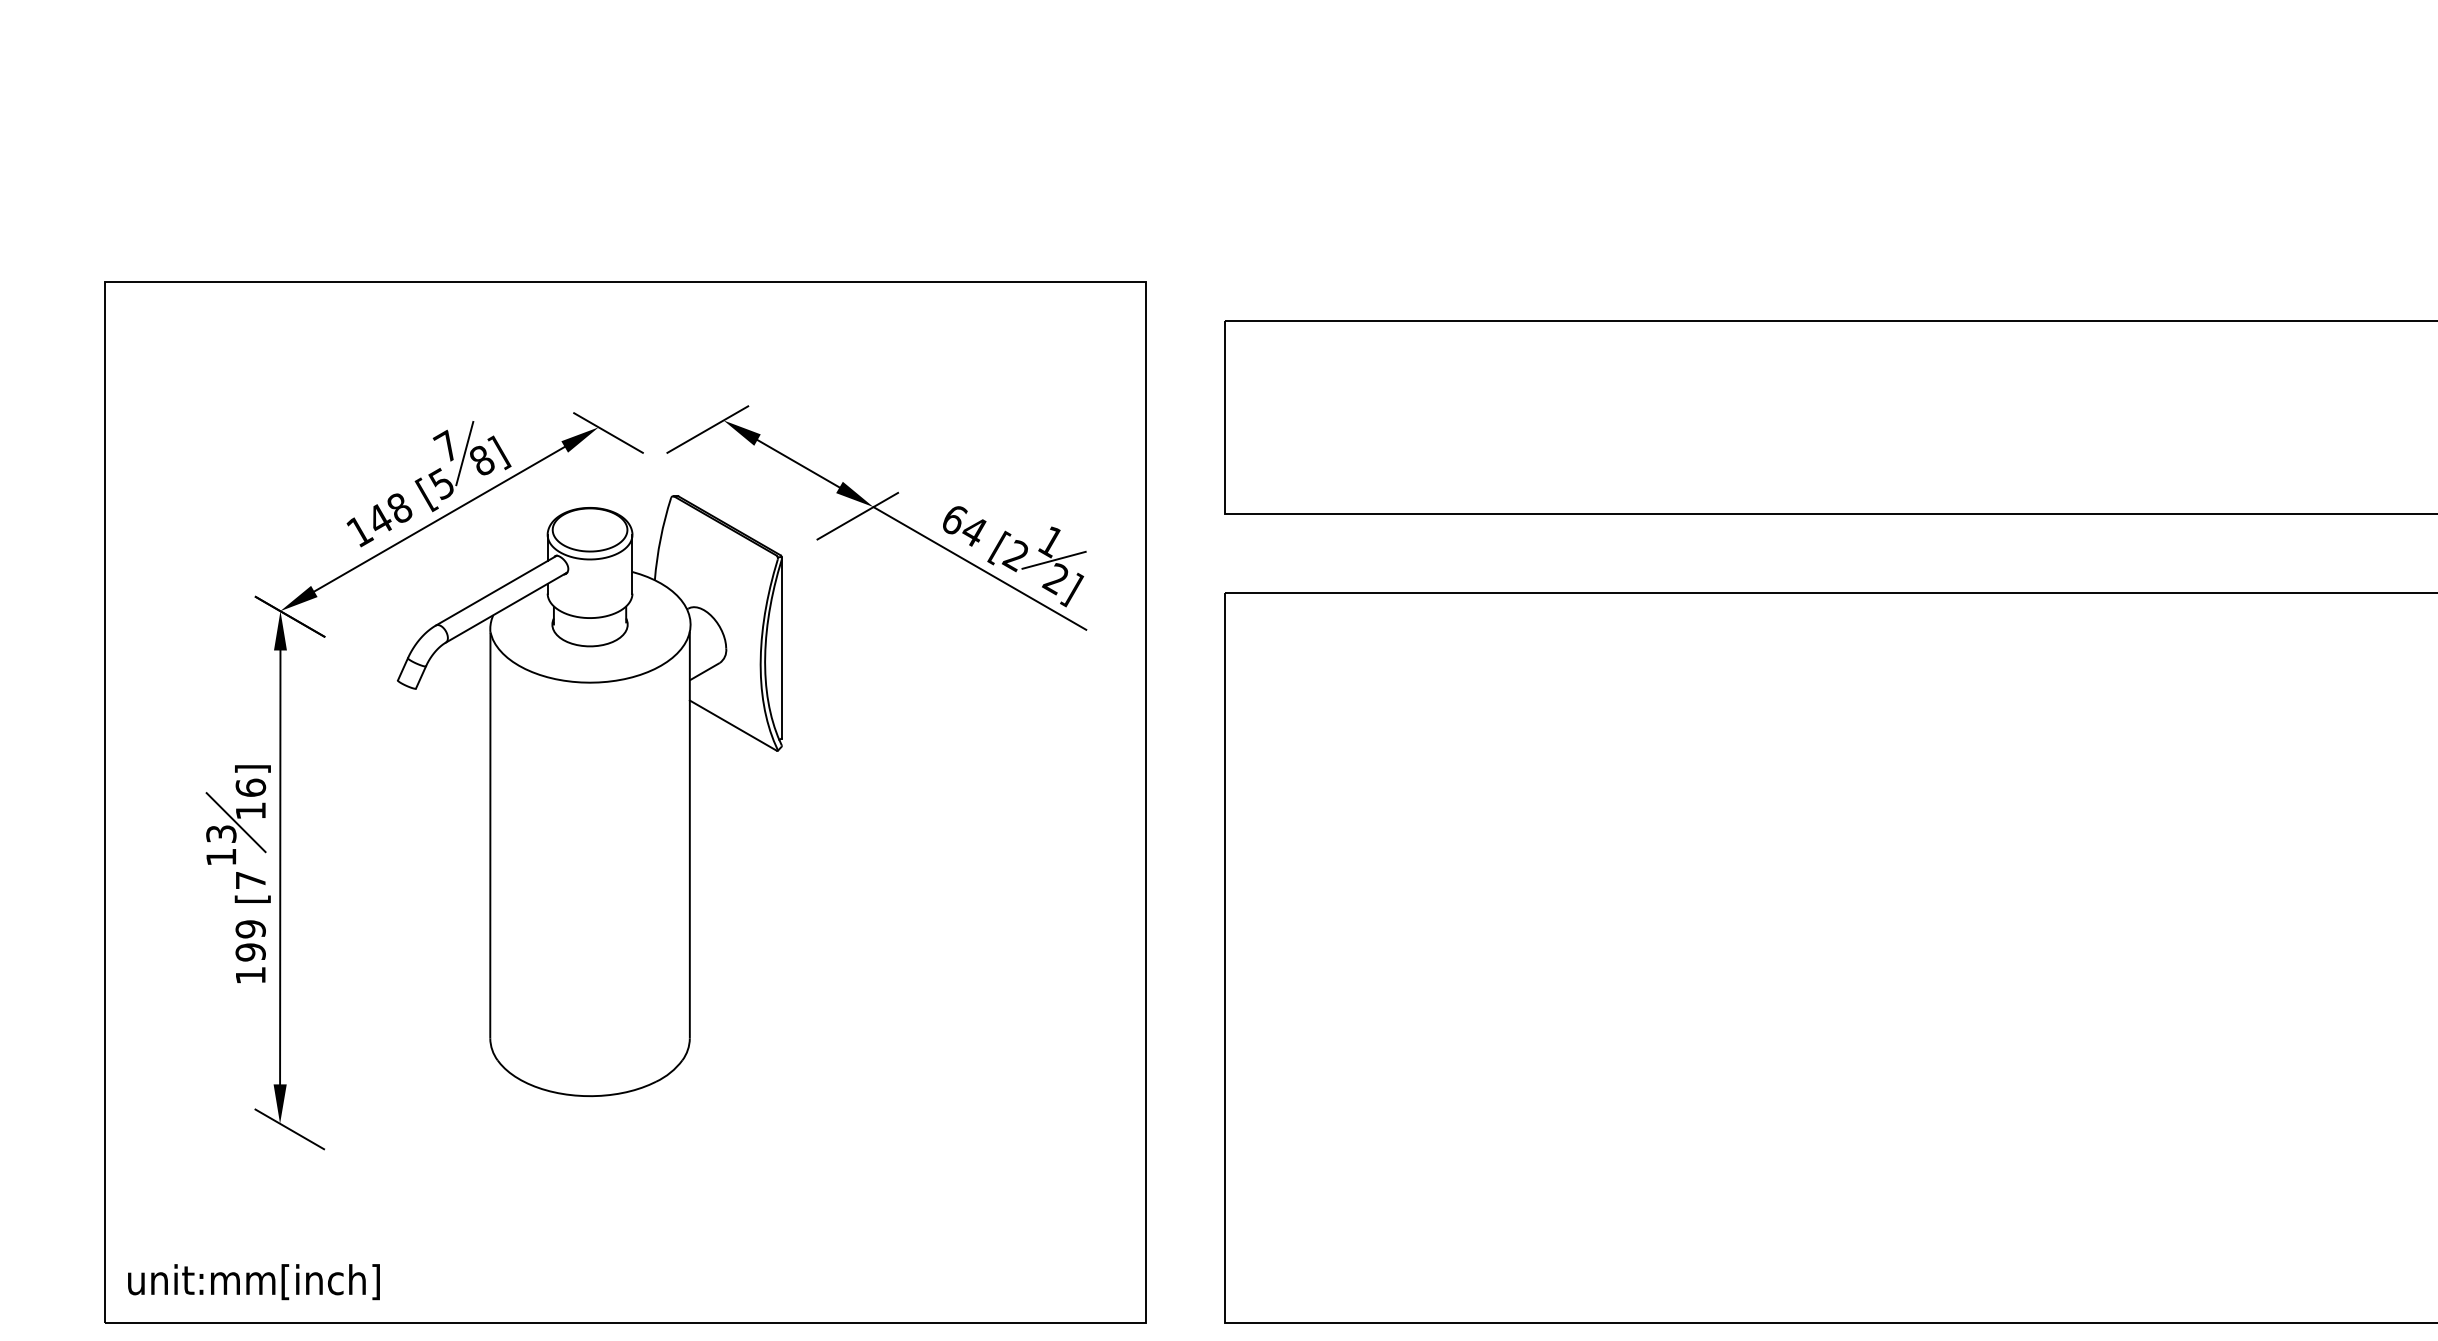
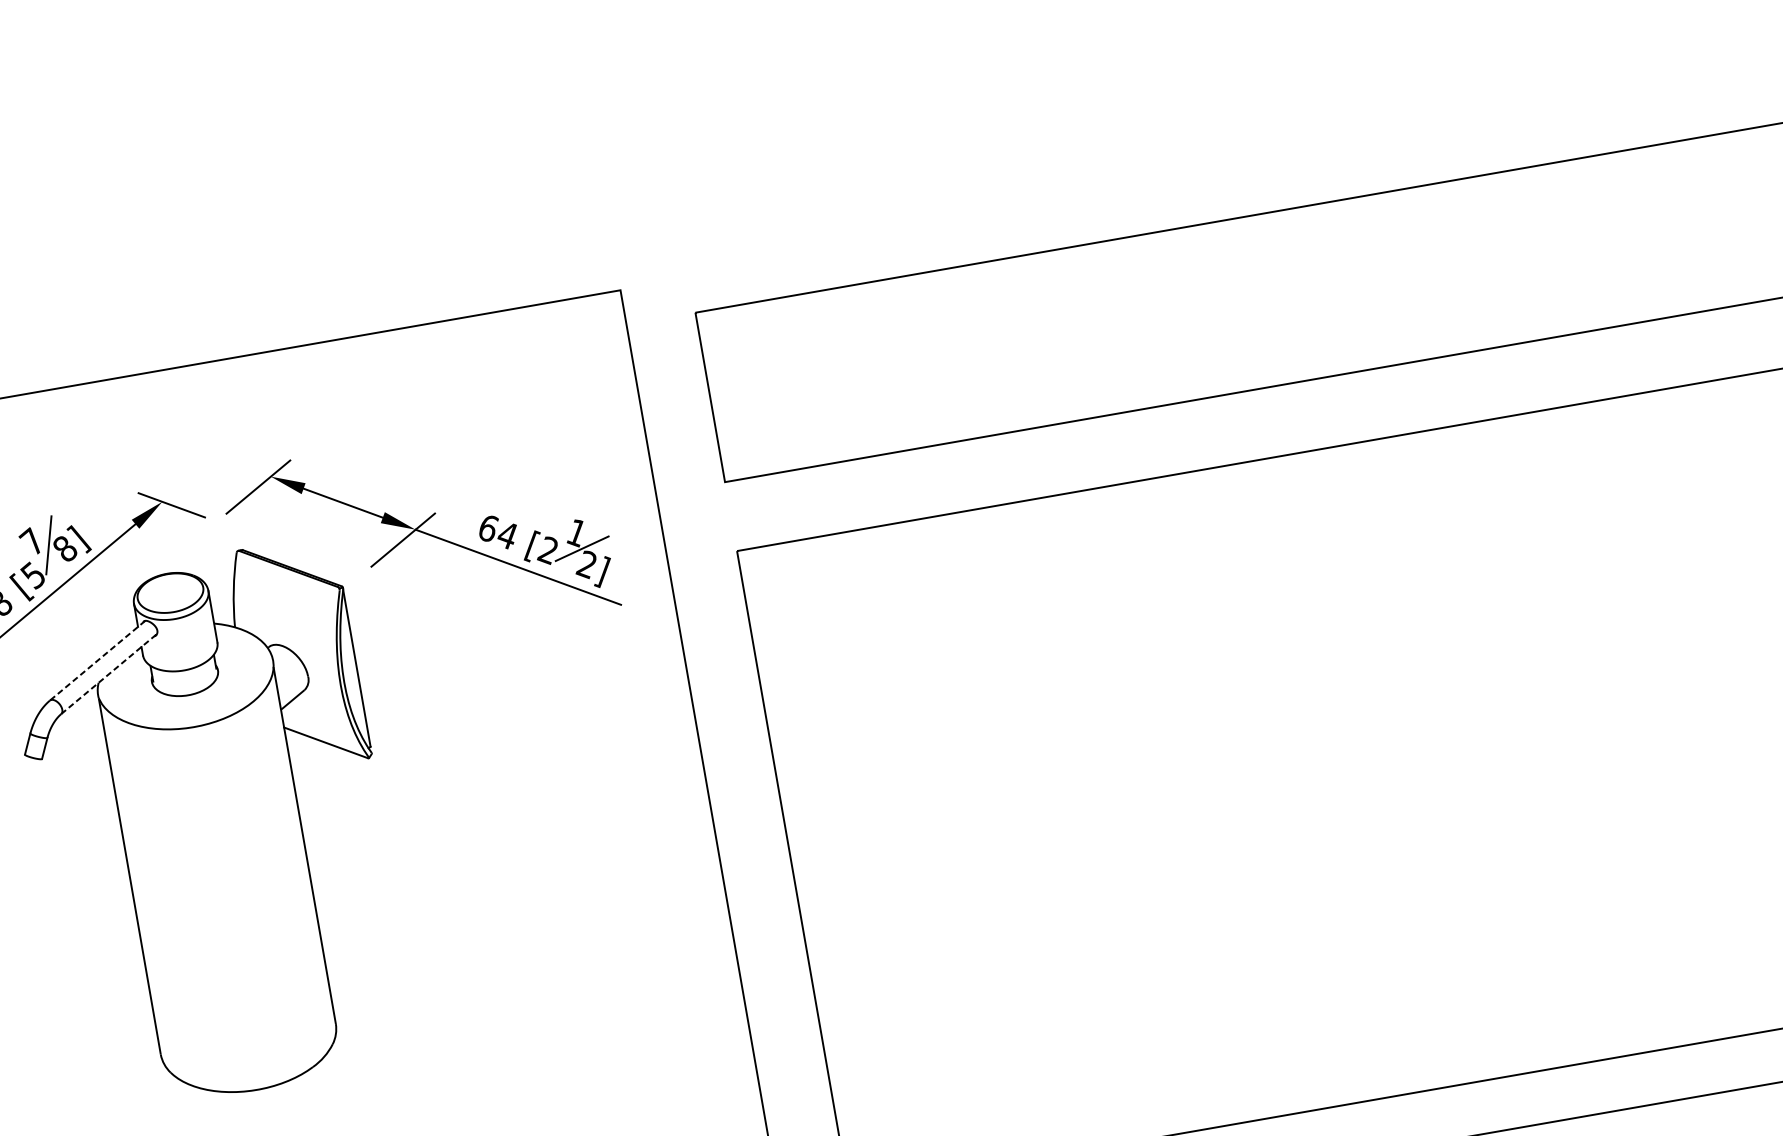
line: (496, 590) -> (97, 660), solid -> dashed
line: (506, 607) -> (109, 673), solid -> dashed

